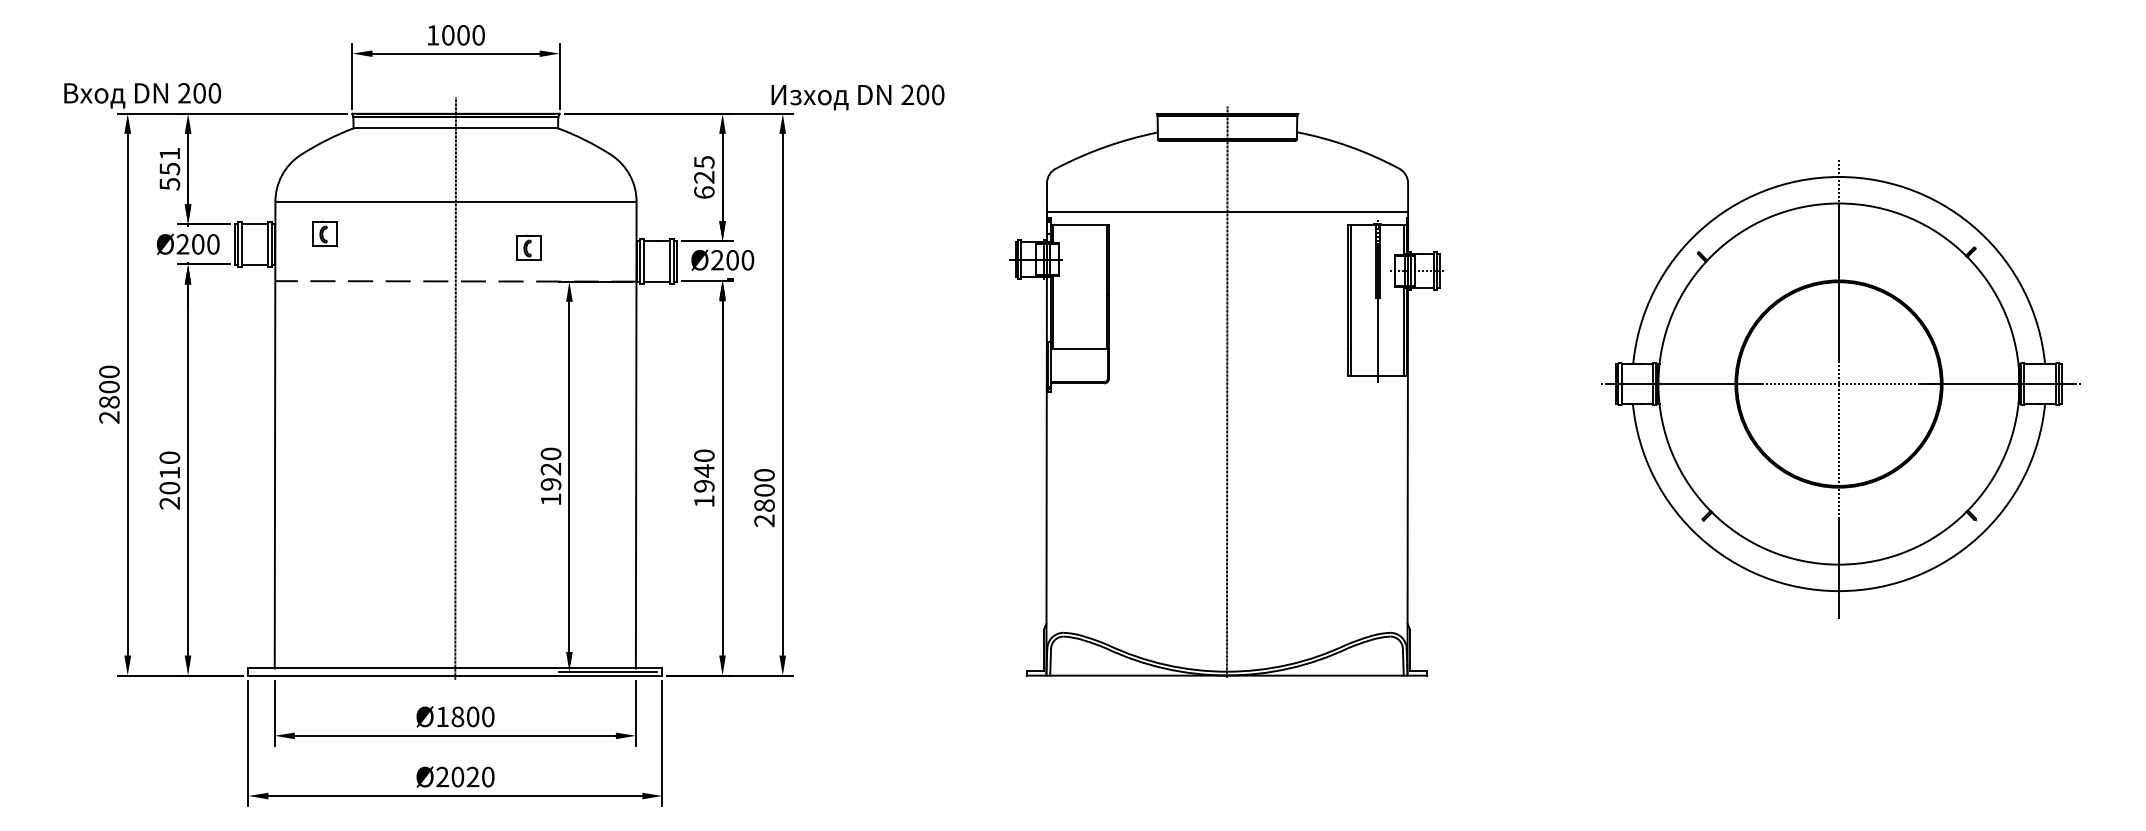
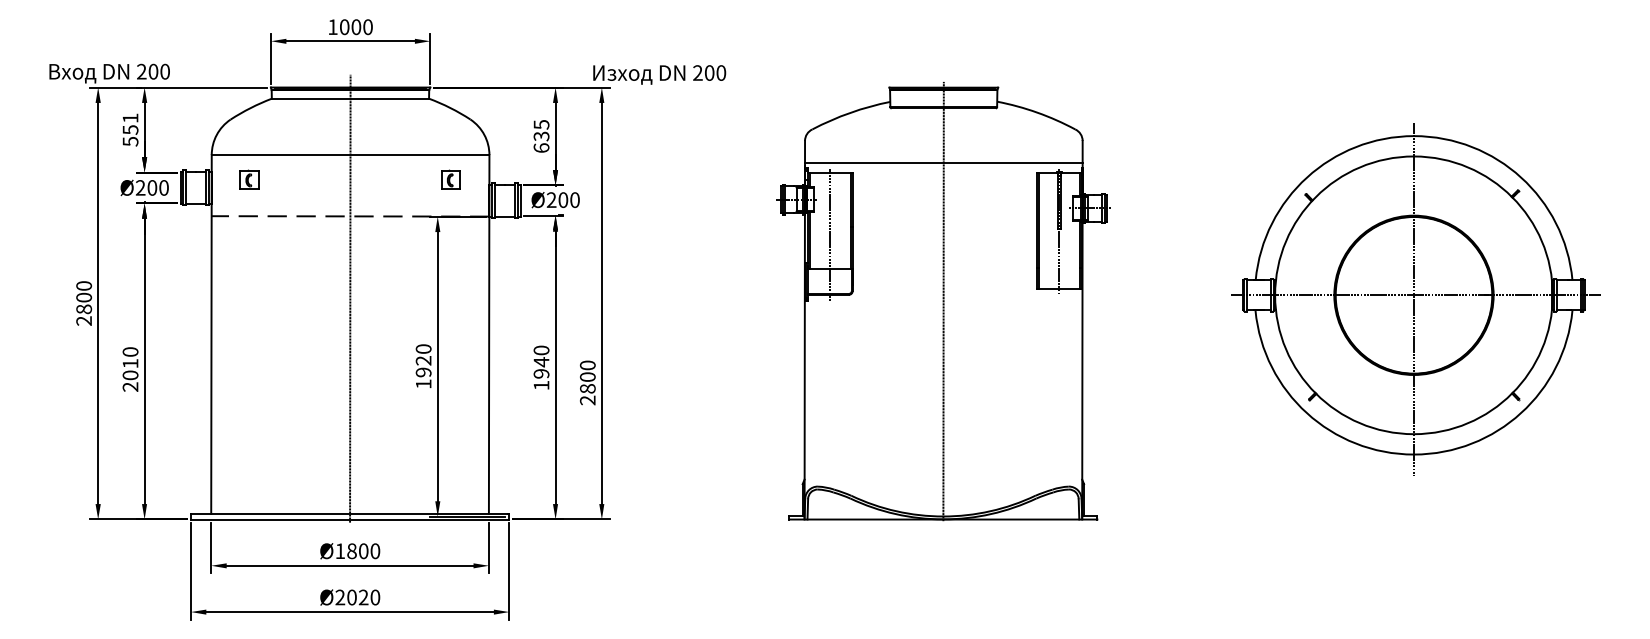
text: (704, 177) -> (541, 136), 625 -> 635
part: (528, 247) -> (450, 179), moved
line: (1079, 305) -> (829, 234), added

